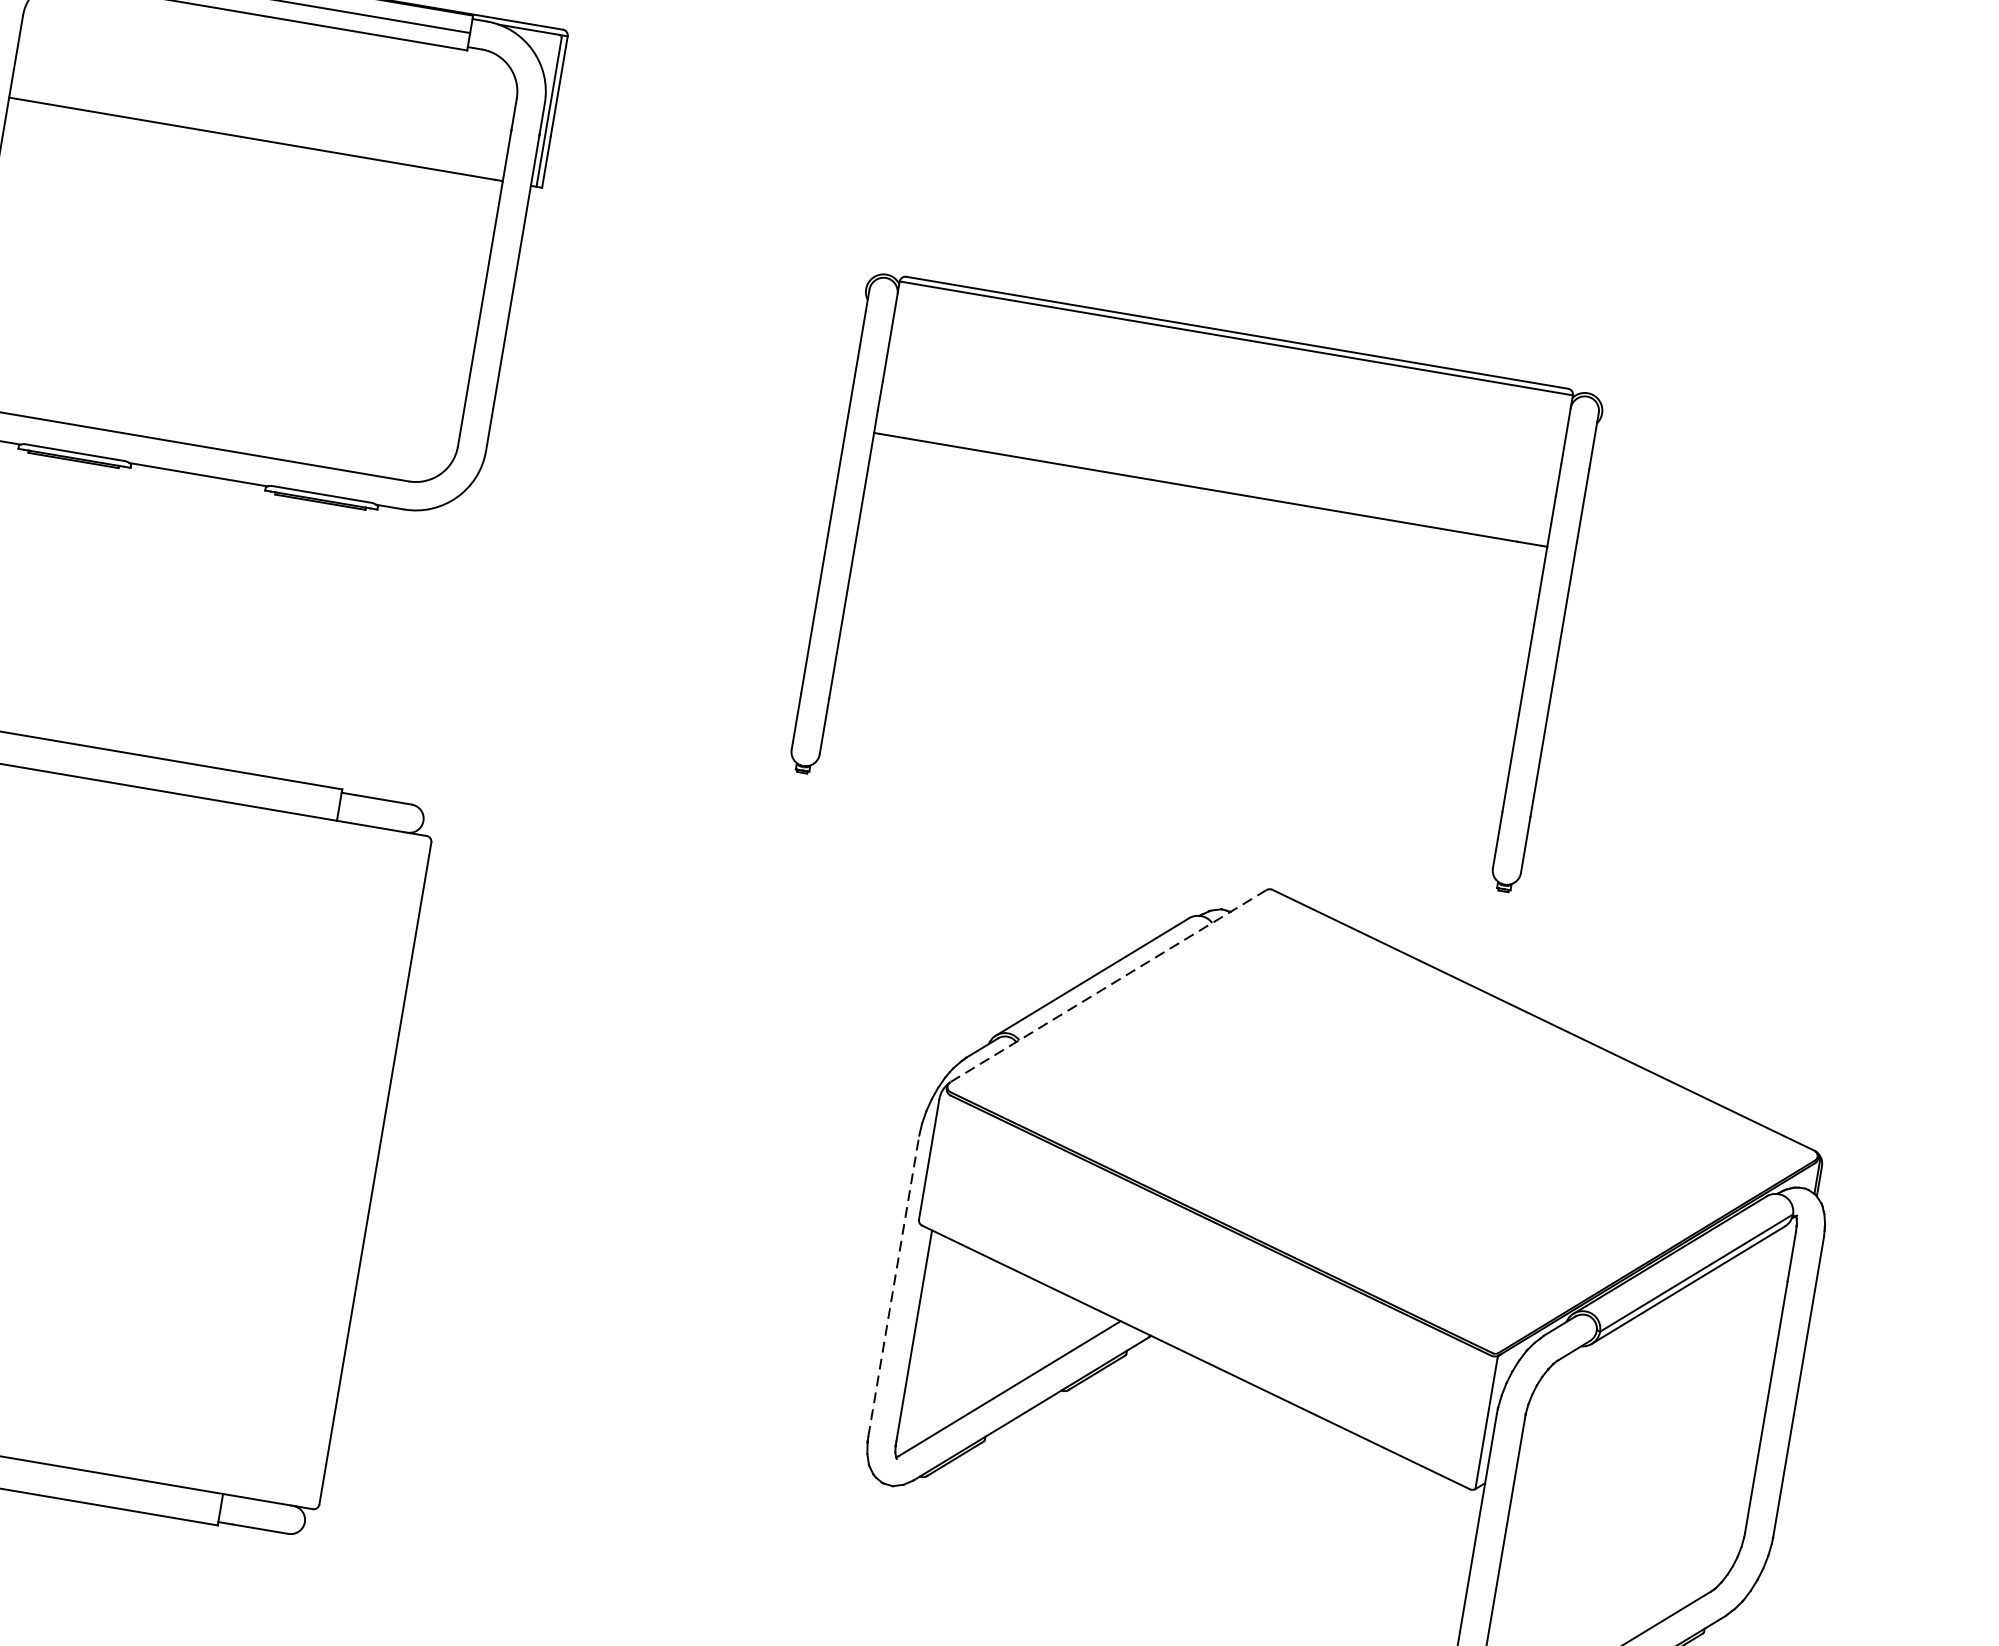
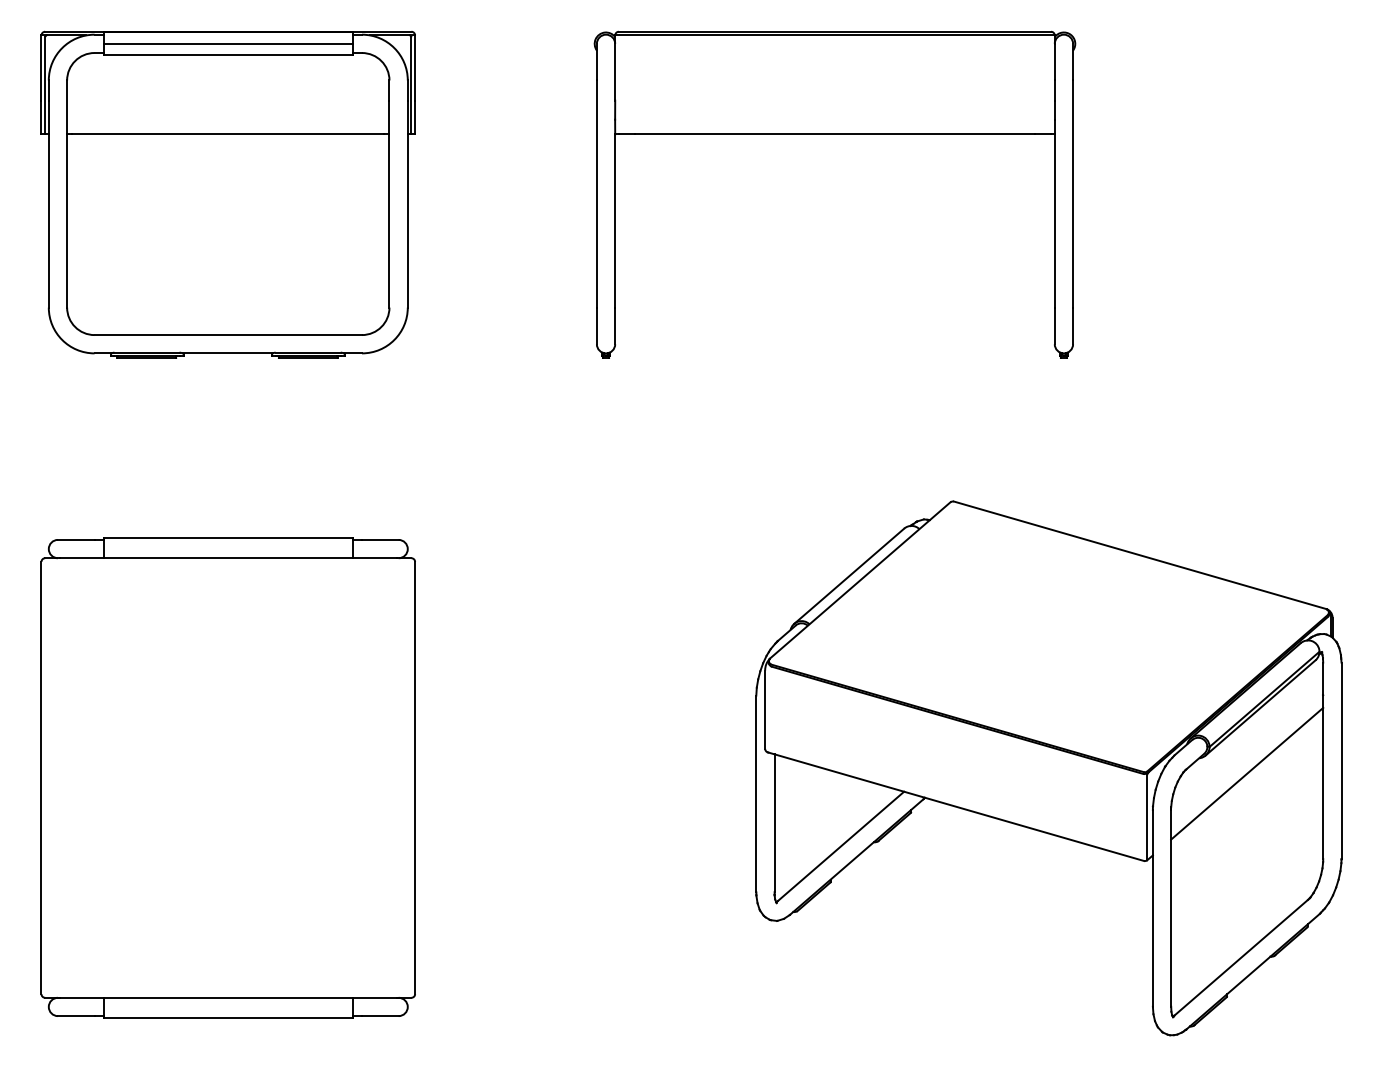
part: (1209, 489) -> (834, 134), moved
line: (1107, 986) -> (859, 580), dashed -> solid
line: (894, 1285) -> (756, 793), dashed -> solid
line: (1651, 1382) -> (1247, 773), added

